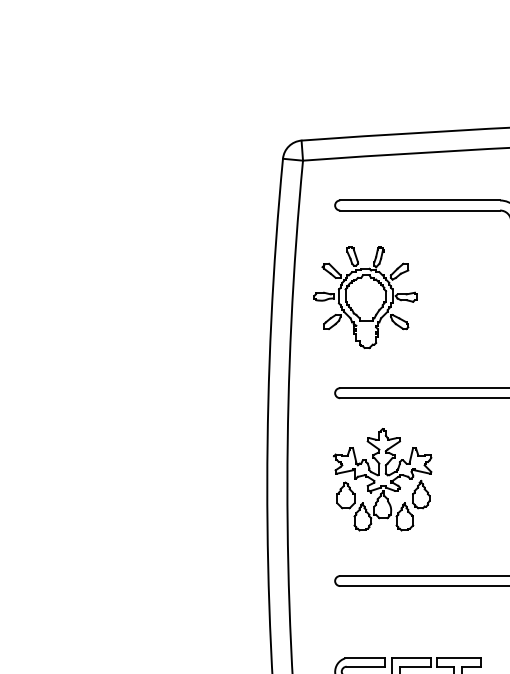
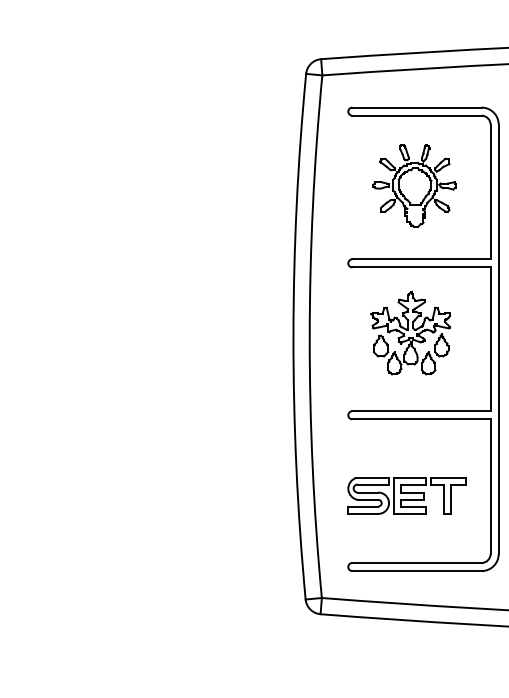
part: (365, 296) -> (414, 185), moved
part: (382, 479) -> (410, 333), moved

